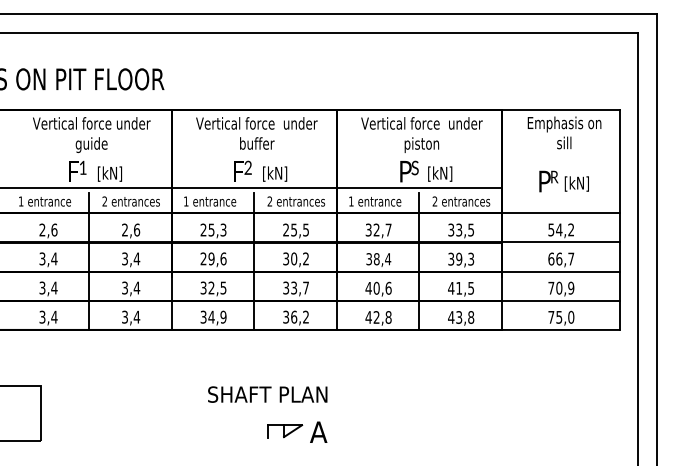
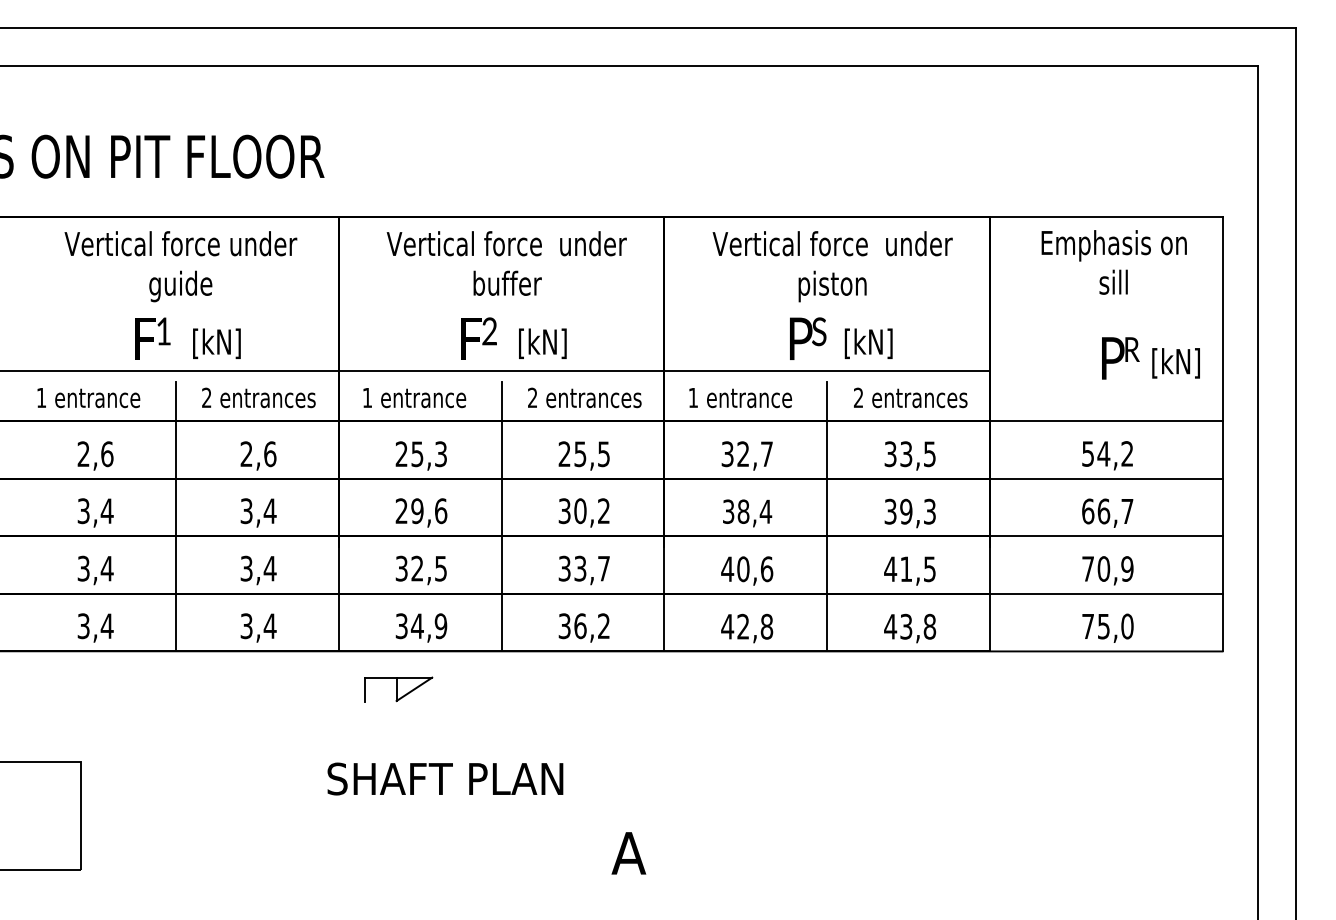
text: (563, 181) -> (1149, 358), moved
text: (267, 394) -> (444, 778), moved
part: (285, 431) -> (399, 689), moved

